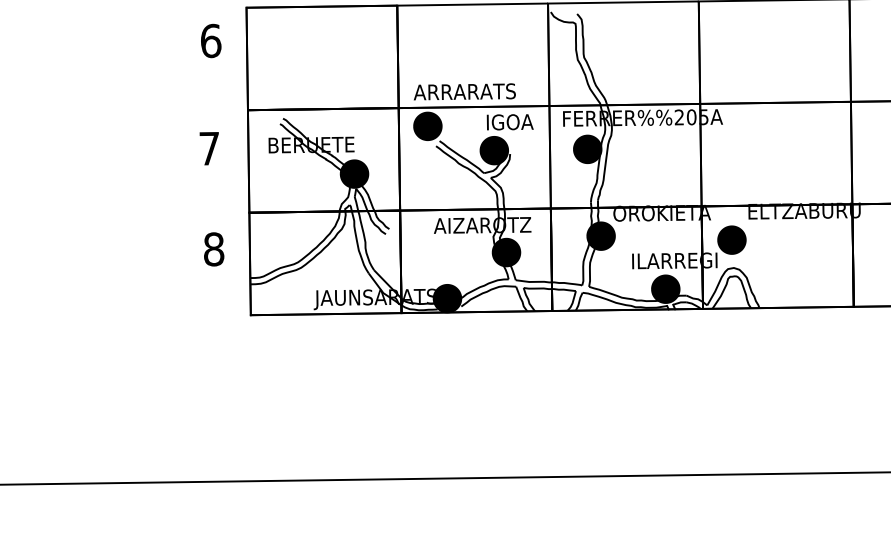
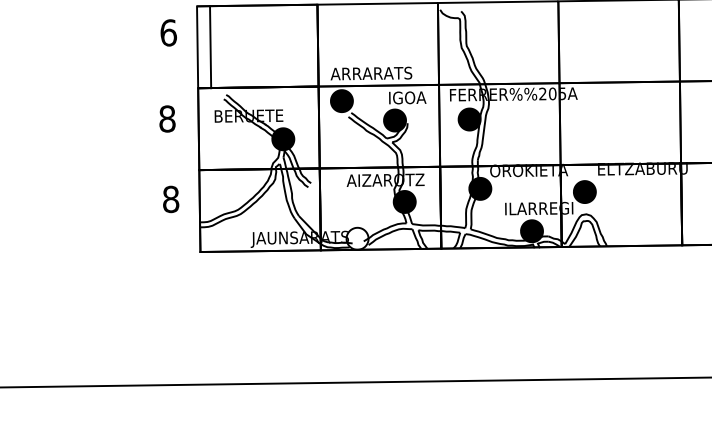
line: (247, 59) -> (210, 47), moved
text: (209, 148) -> (167, 118), 7 -> 8
fill: (447, 298) -> (357, 238), removed

